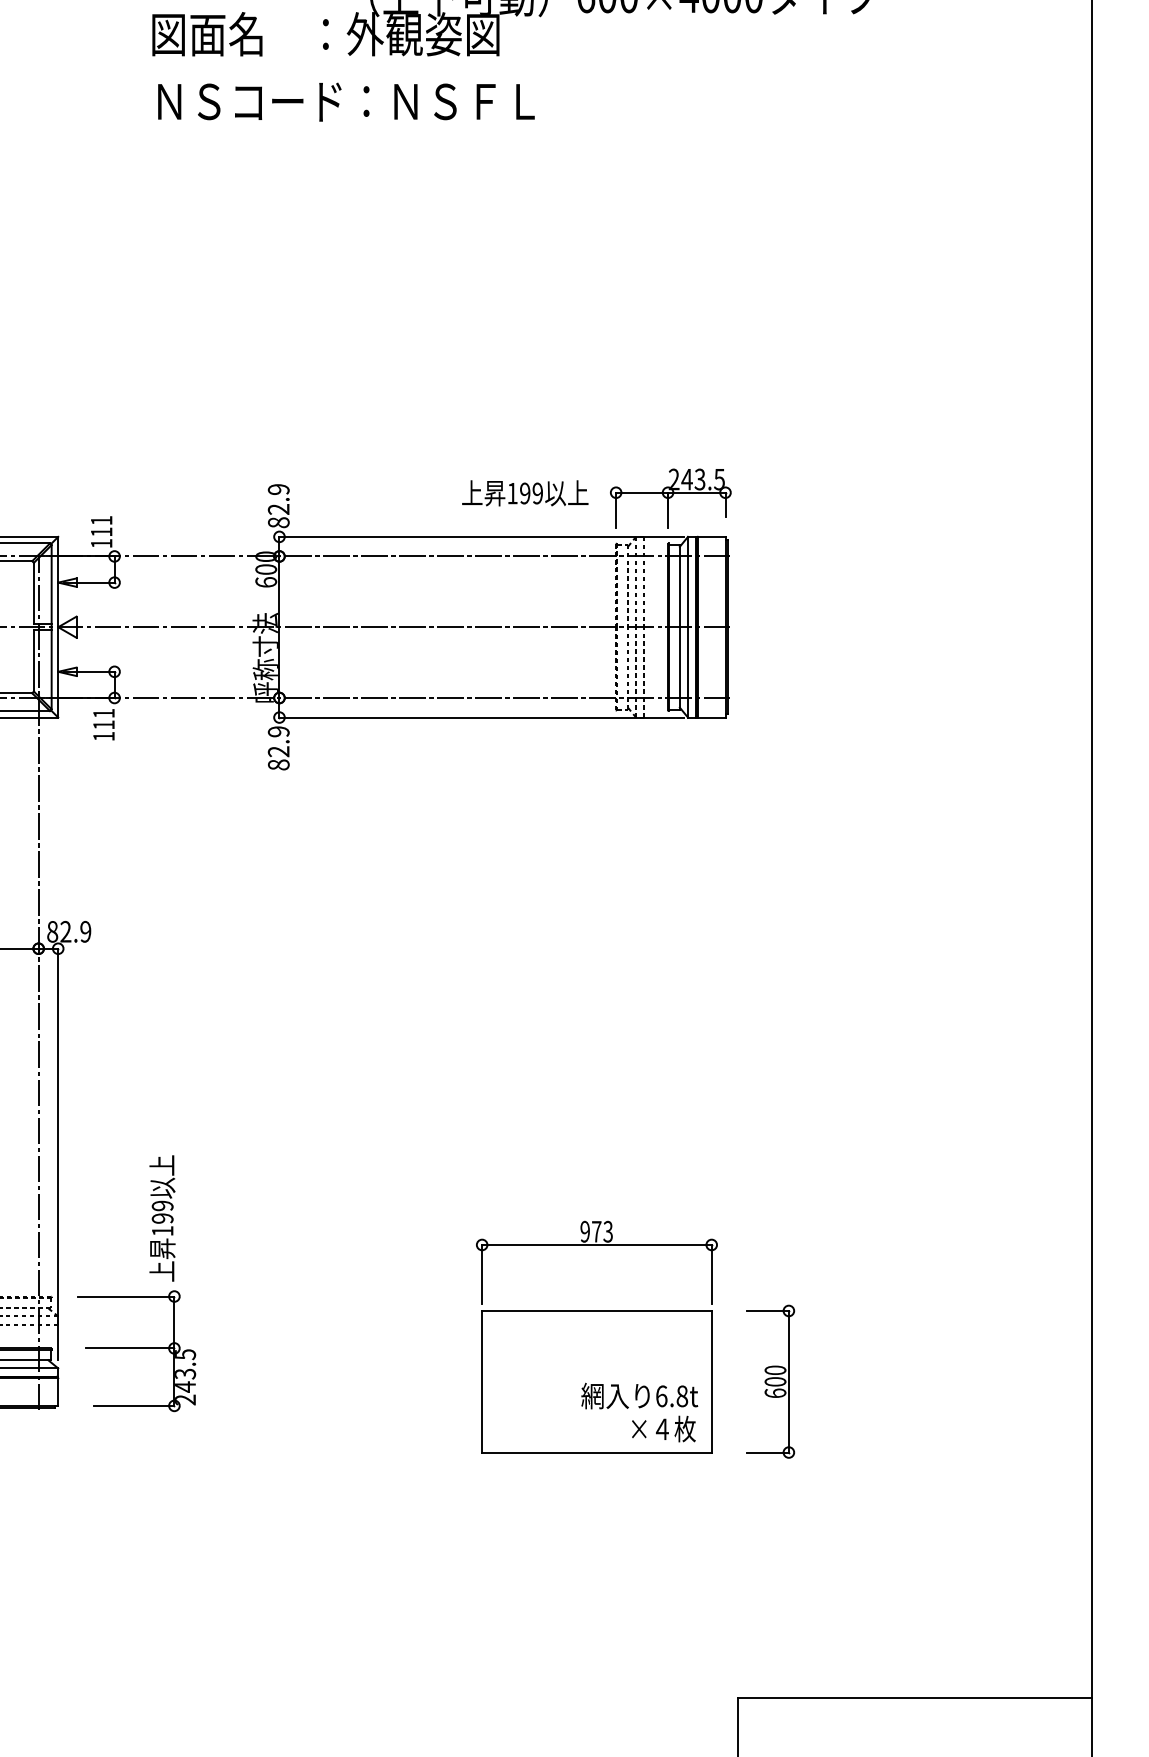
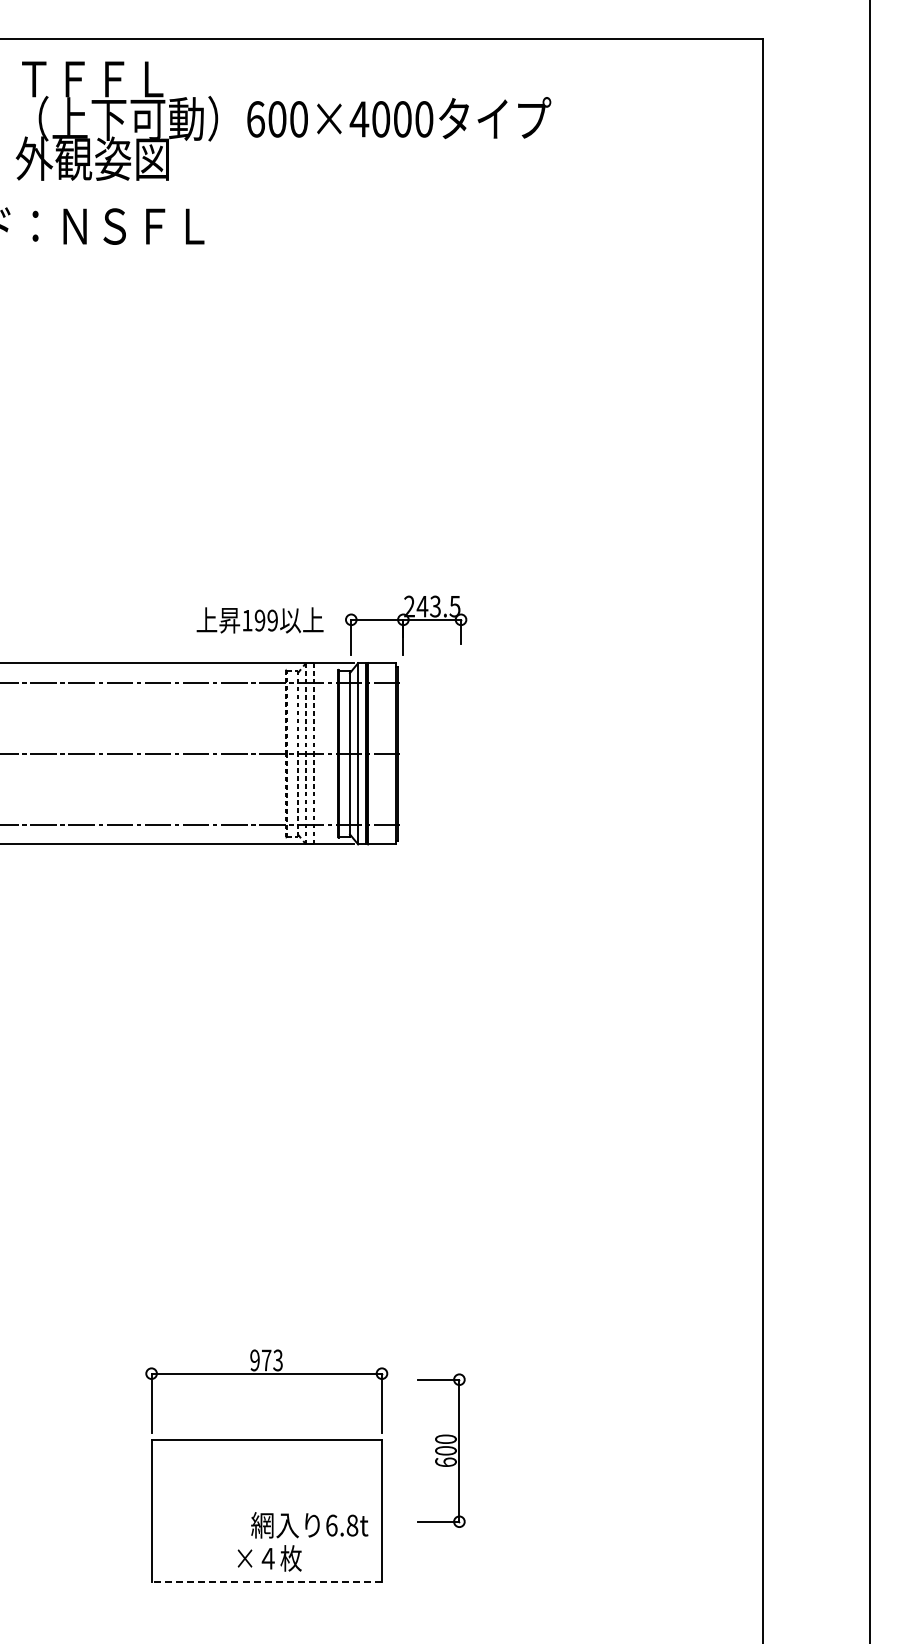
part: (588, 503) -> (323, 630), moved
part: (770, 1381) -> (440, 1450), moved
text: (663, 1428) -> (269, 1557), moved
line: (596, 1452) -> (266, 1581), solid -> dashed

